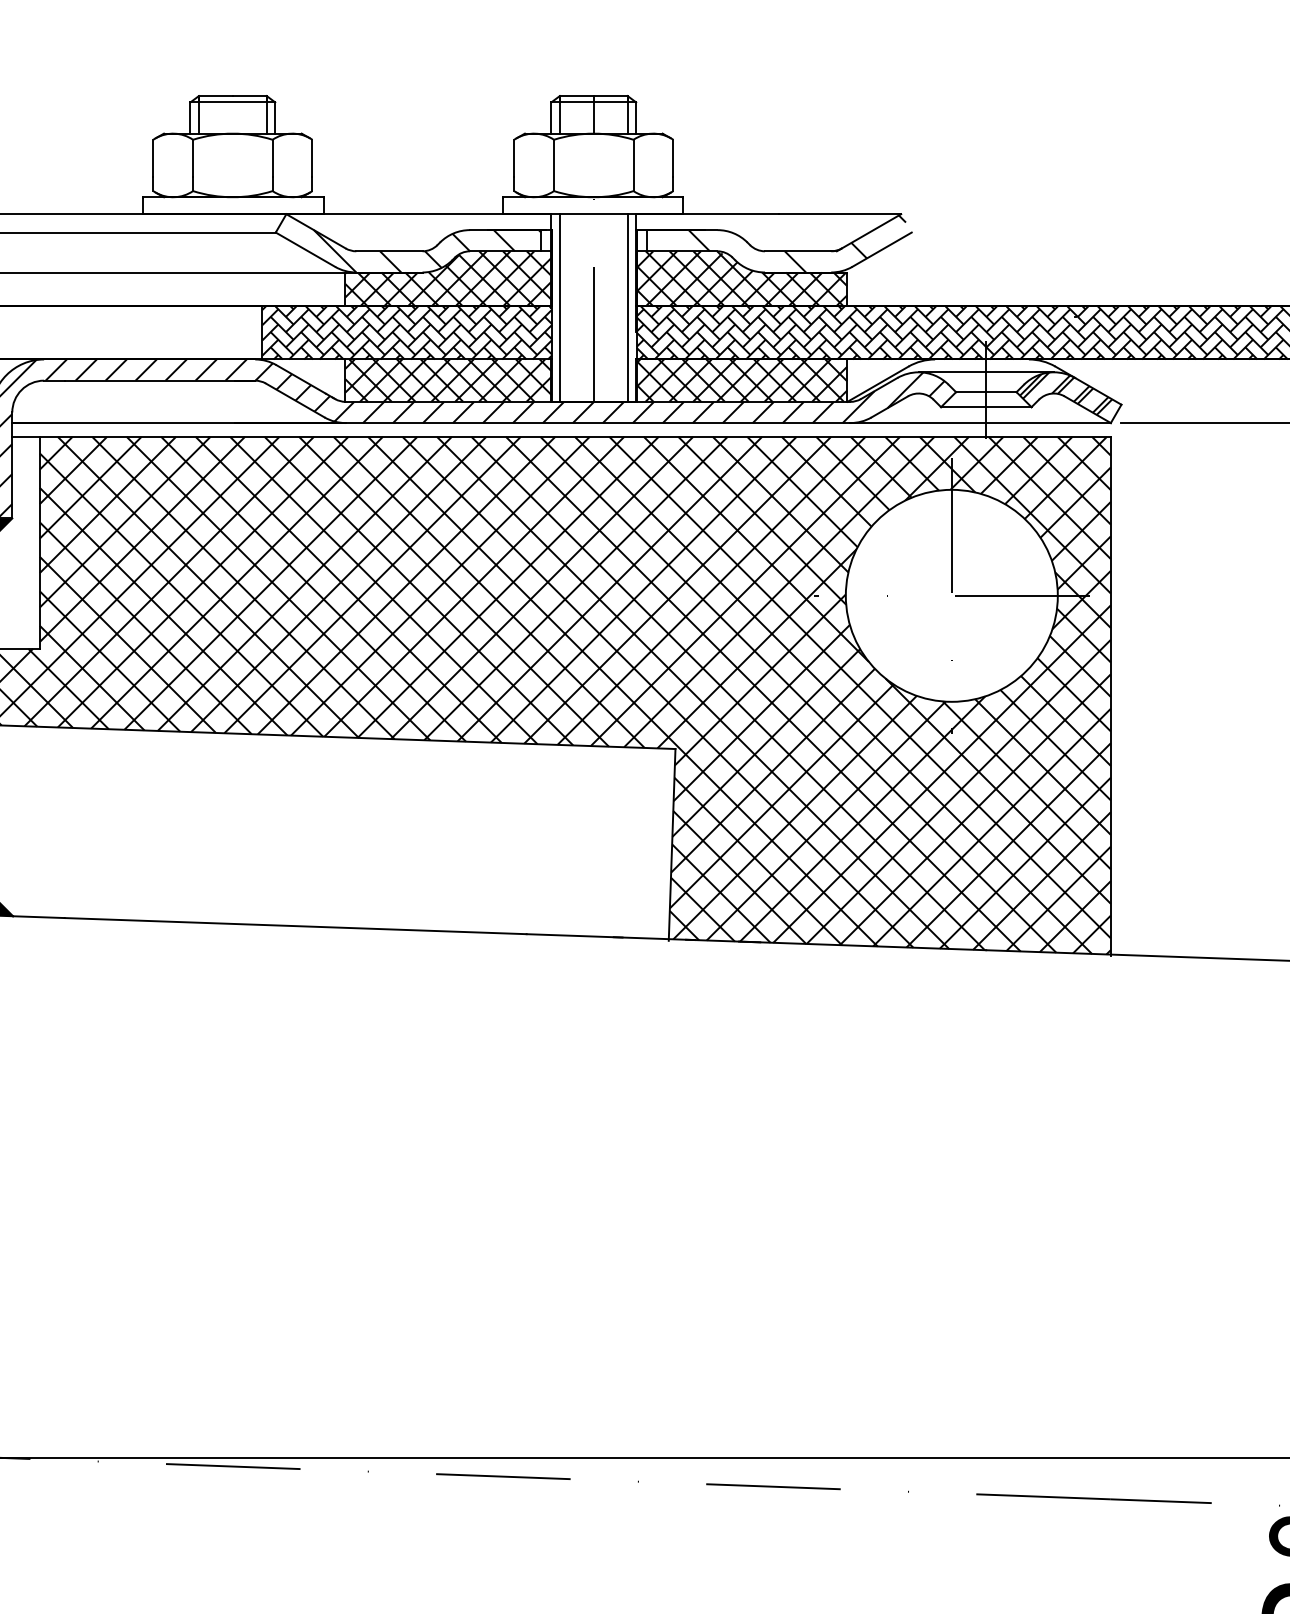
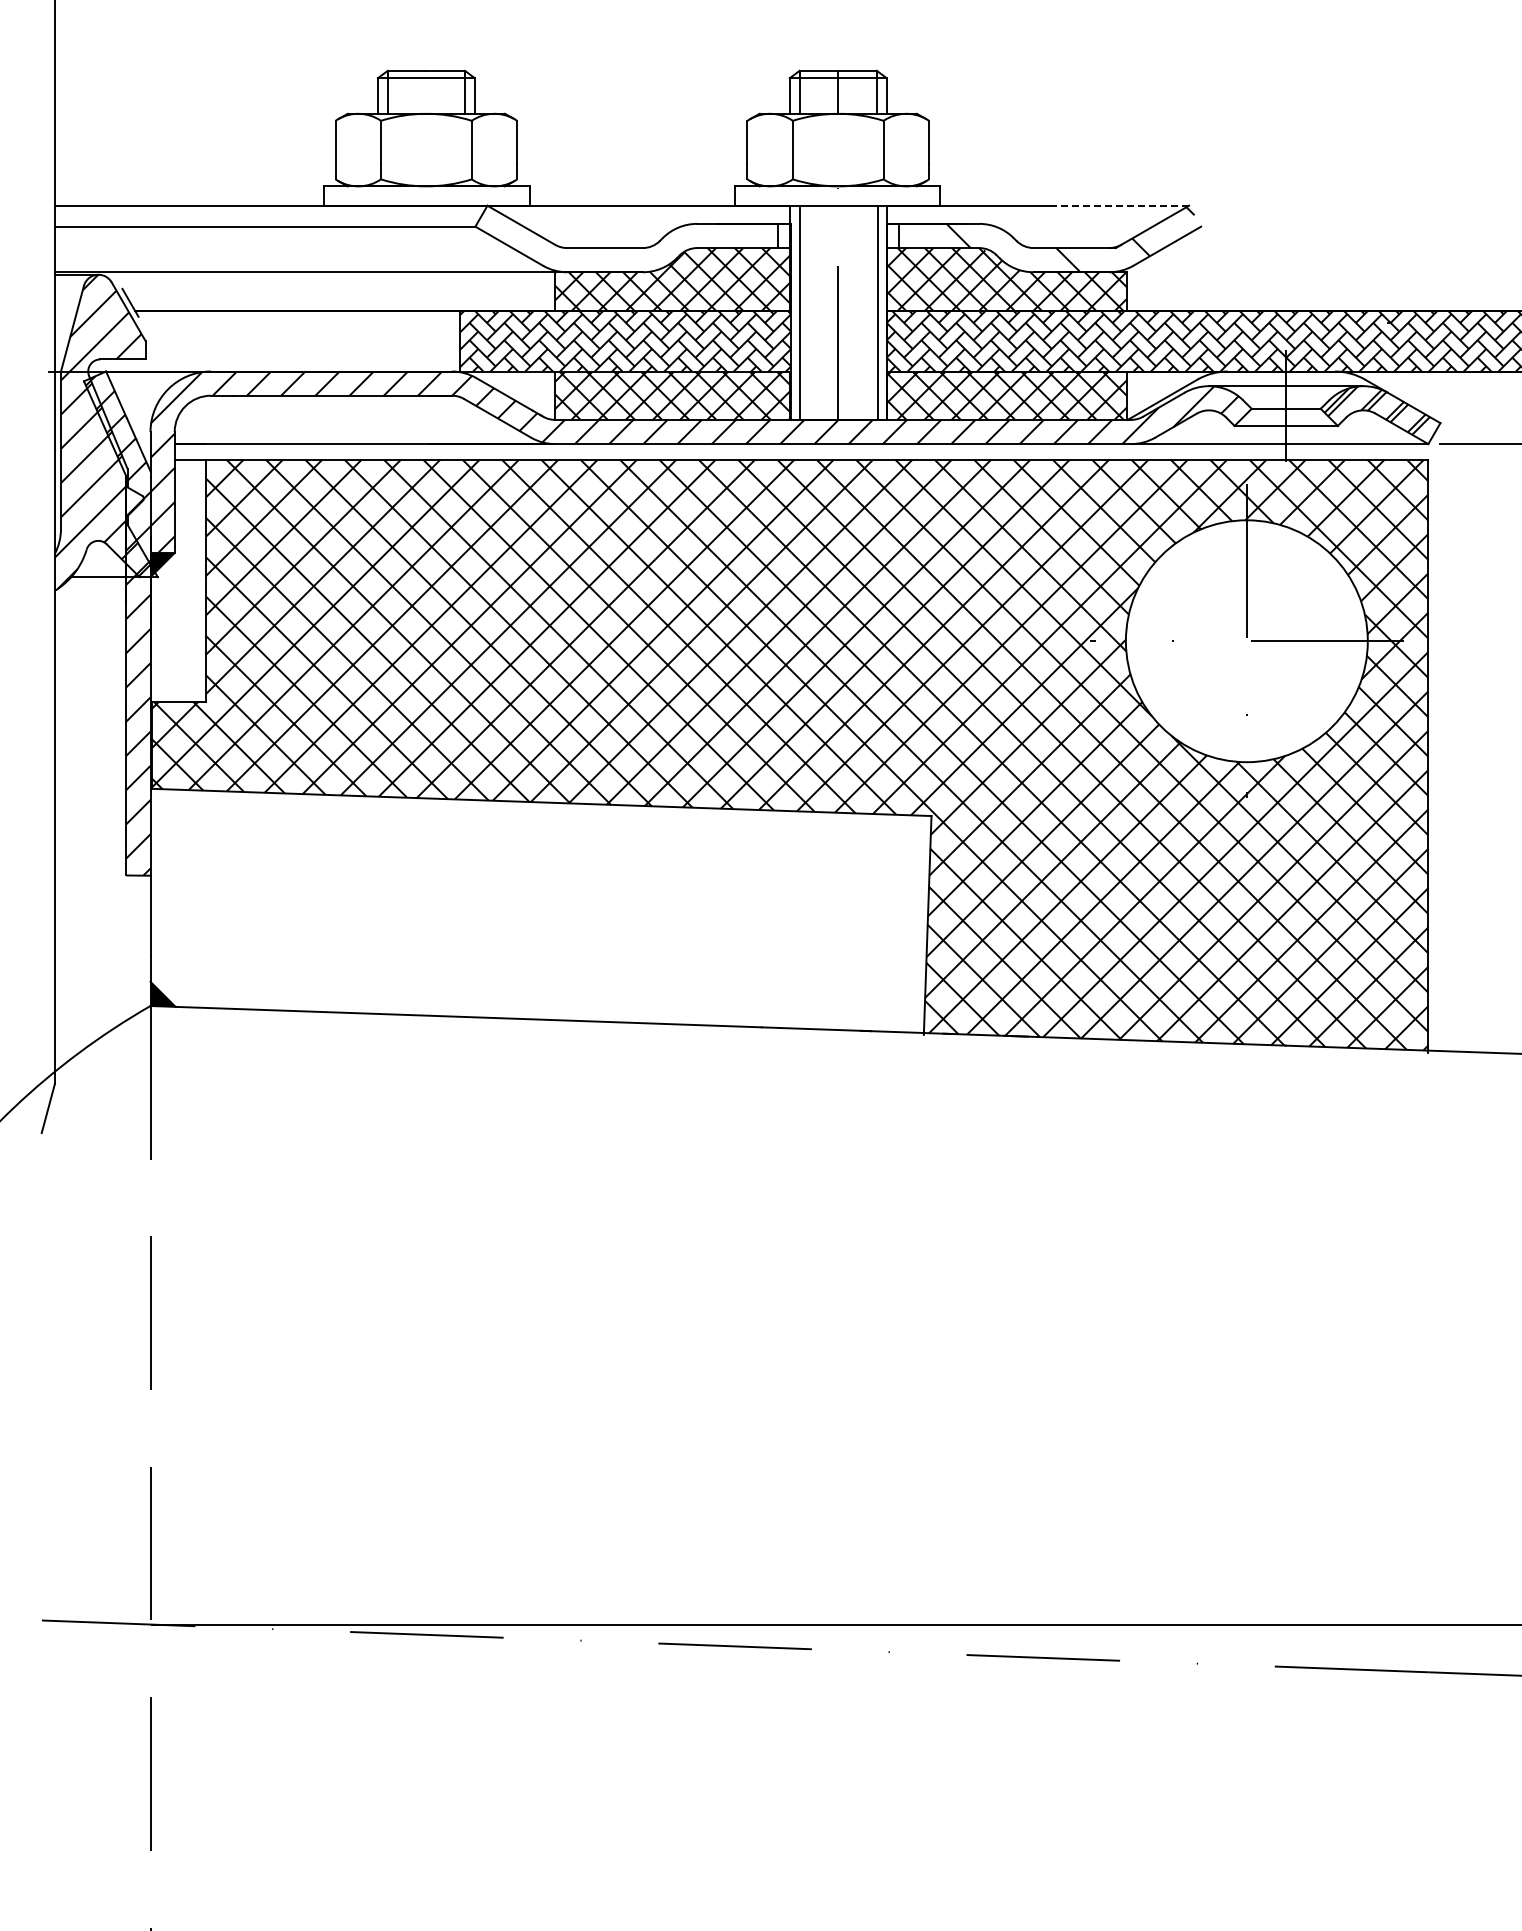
line: (840, 213) -> (1119, 205), solid -> dashed
hatch: (426, 250) -> (647, 247), removed

